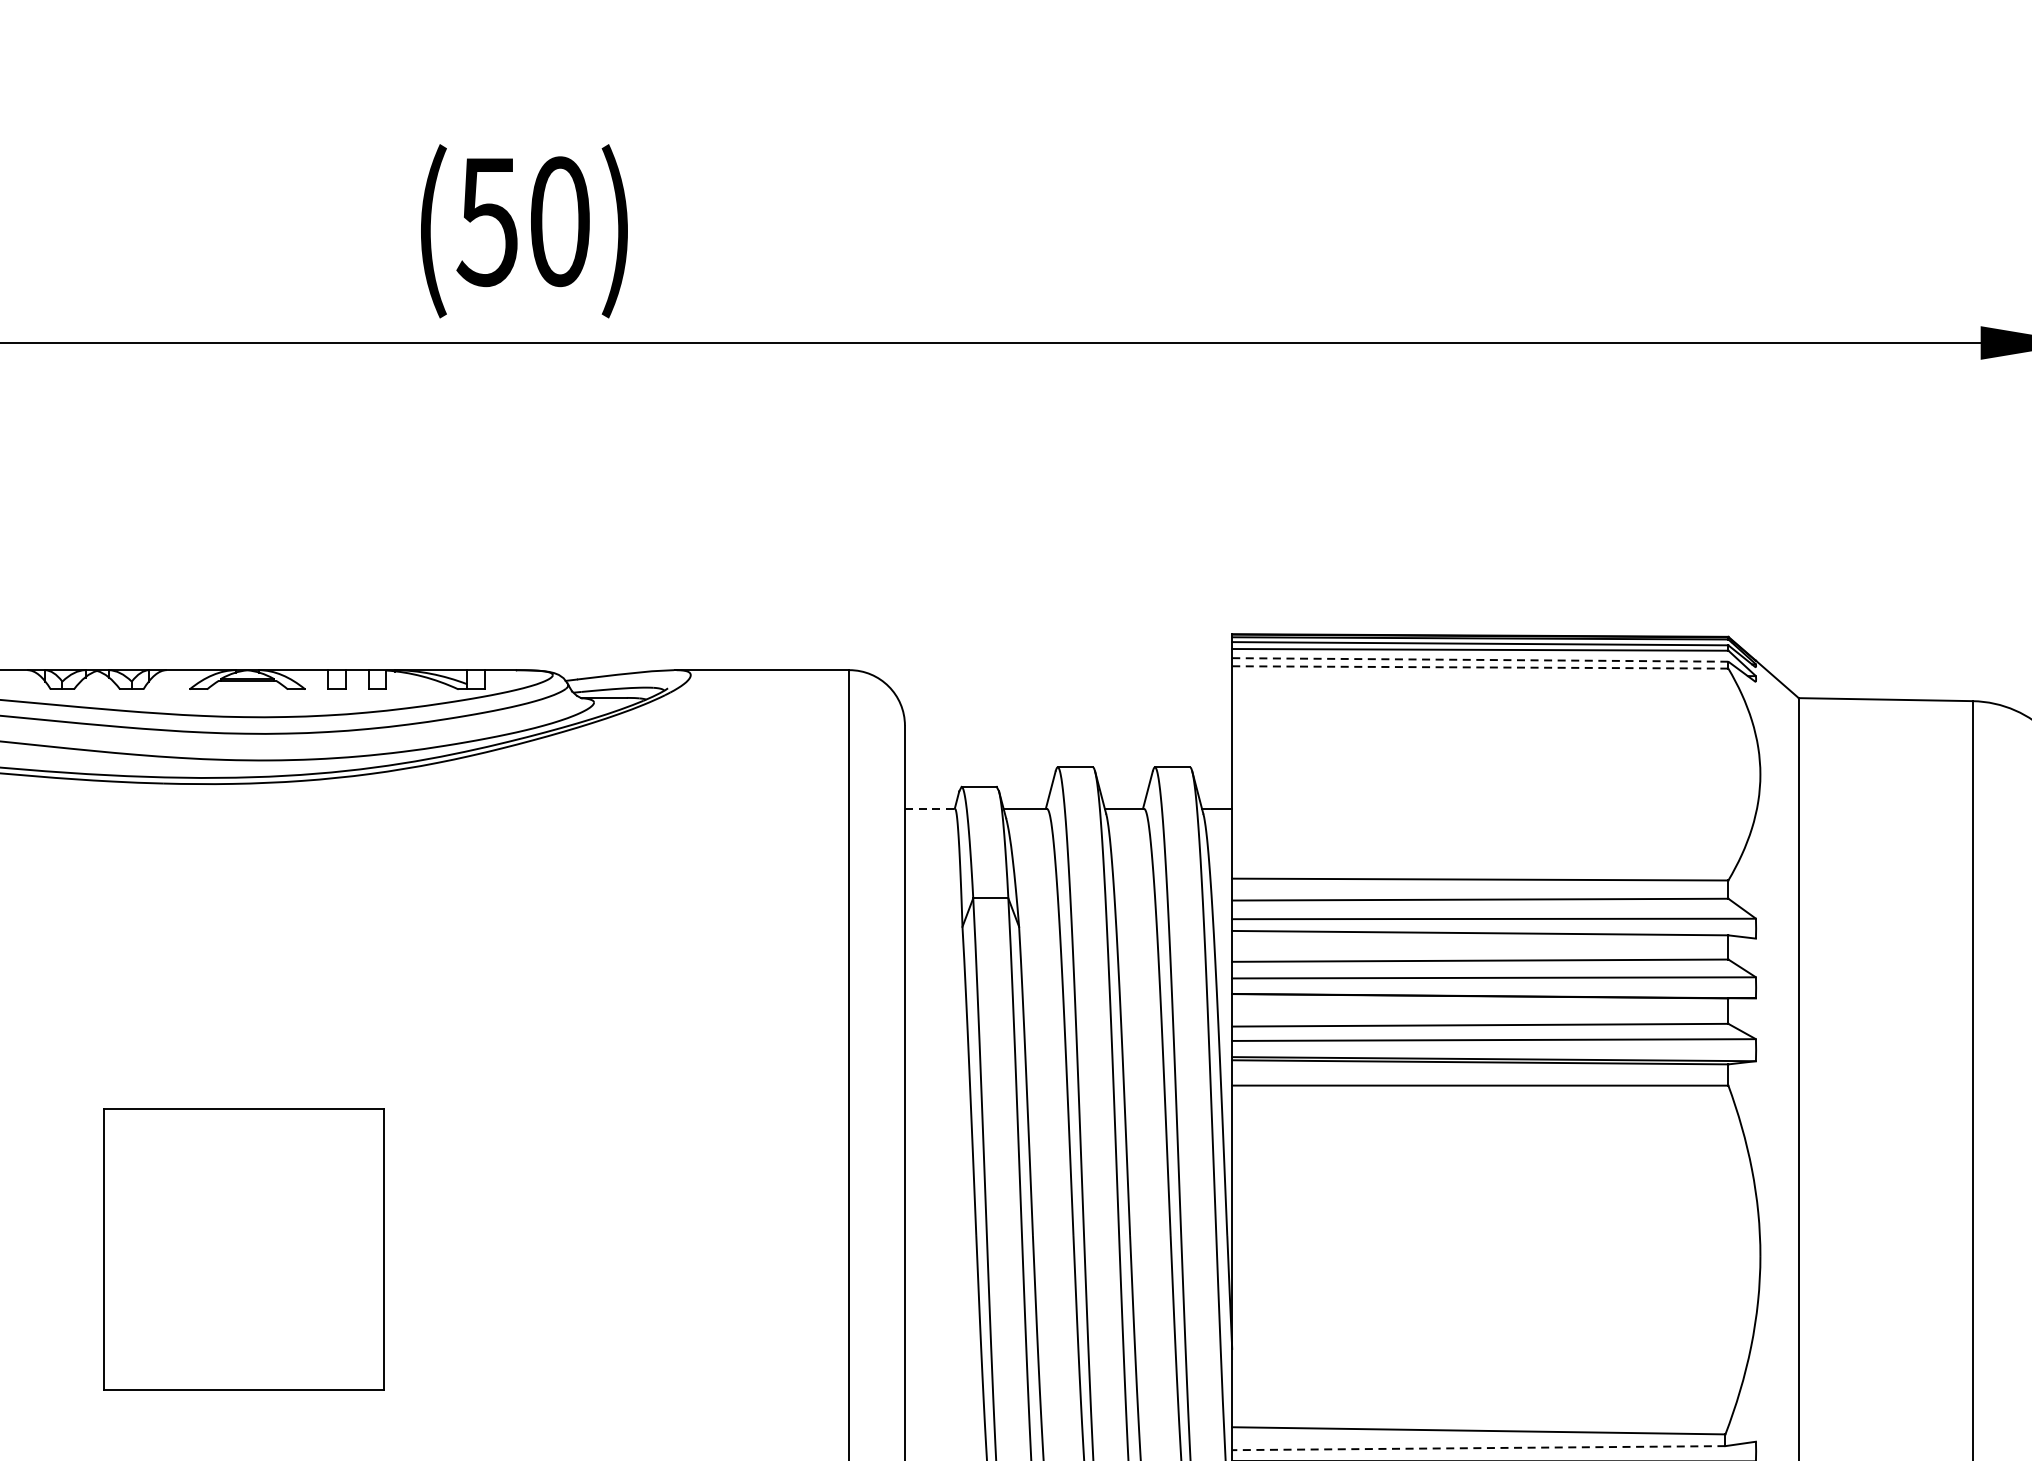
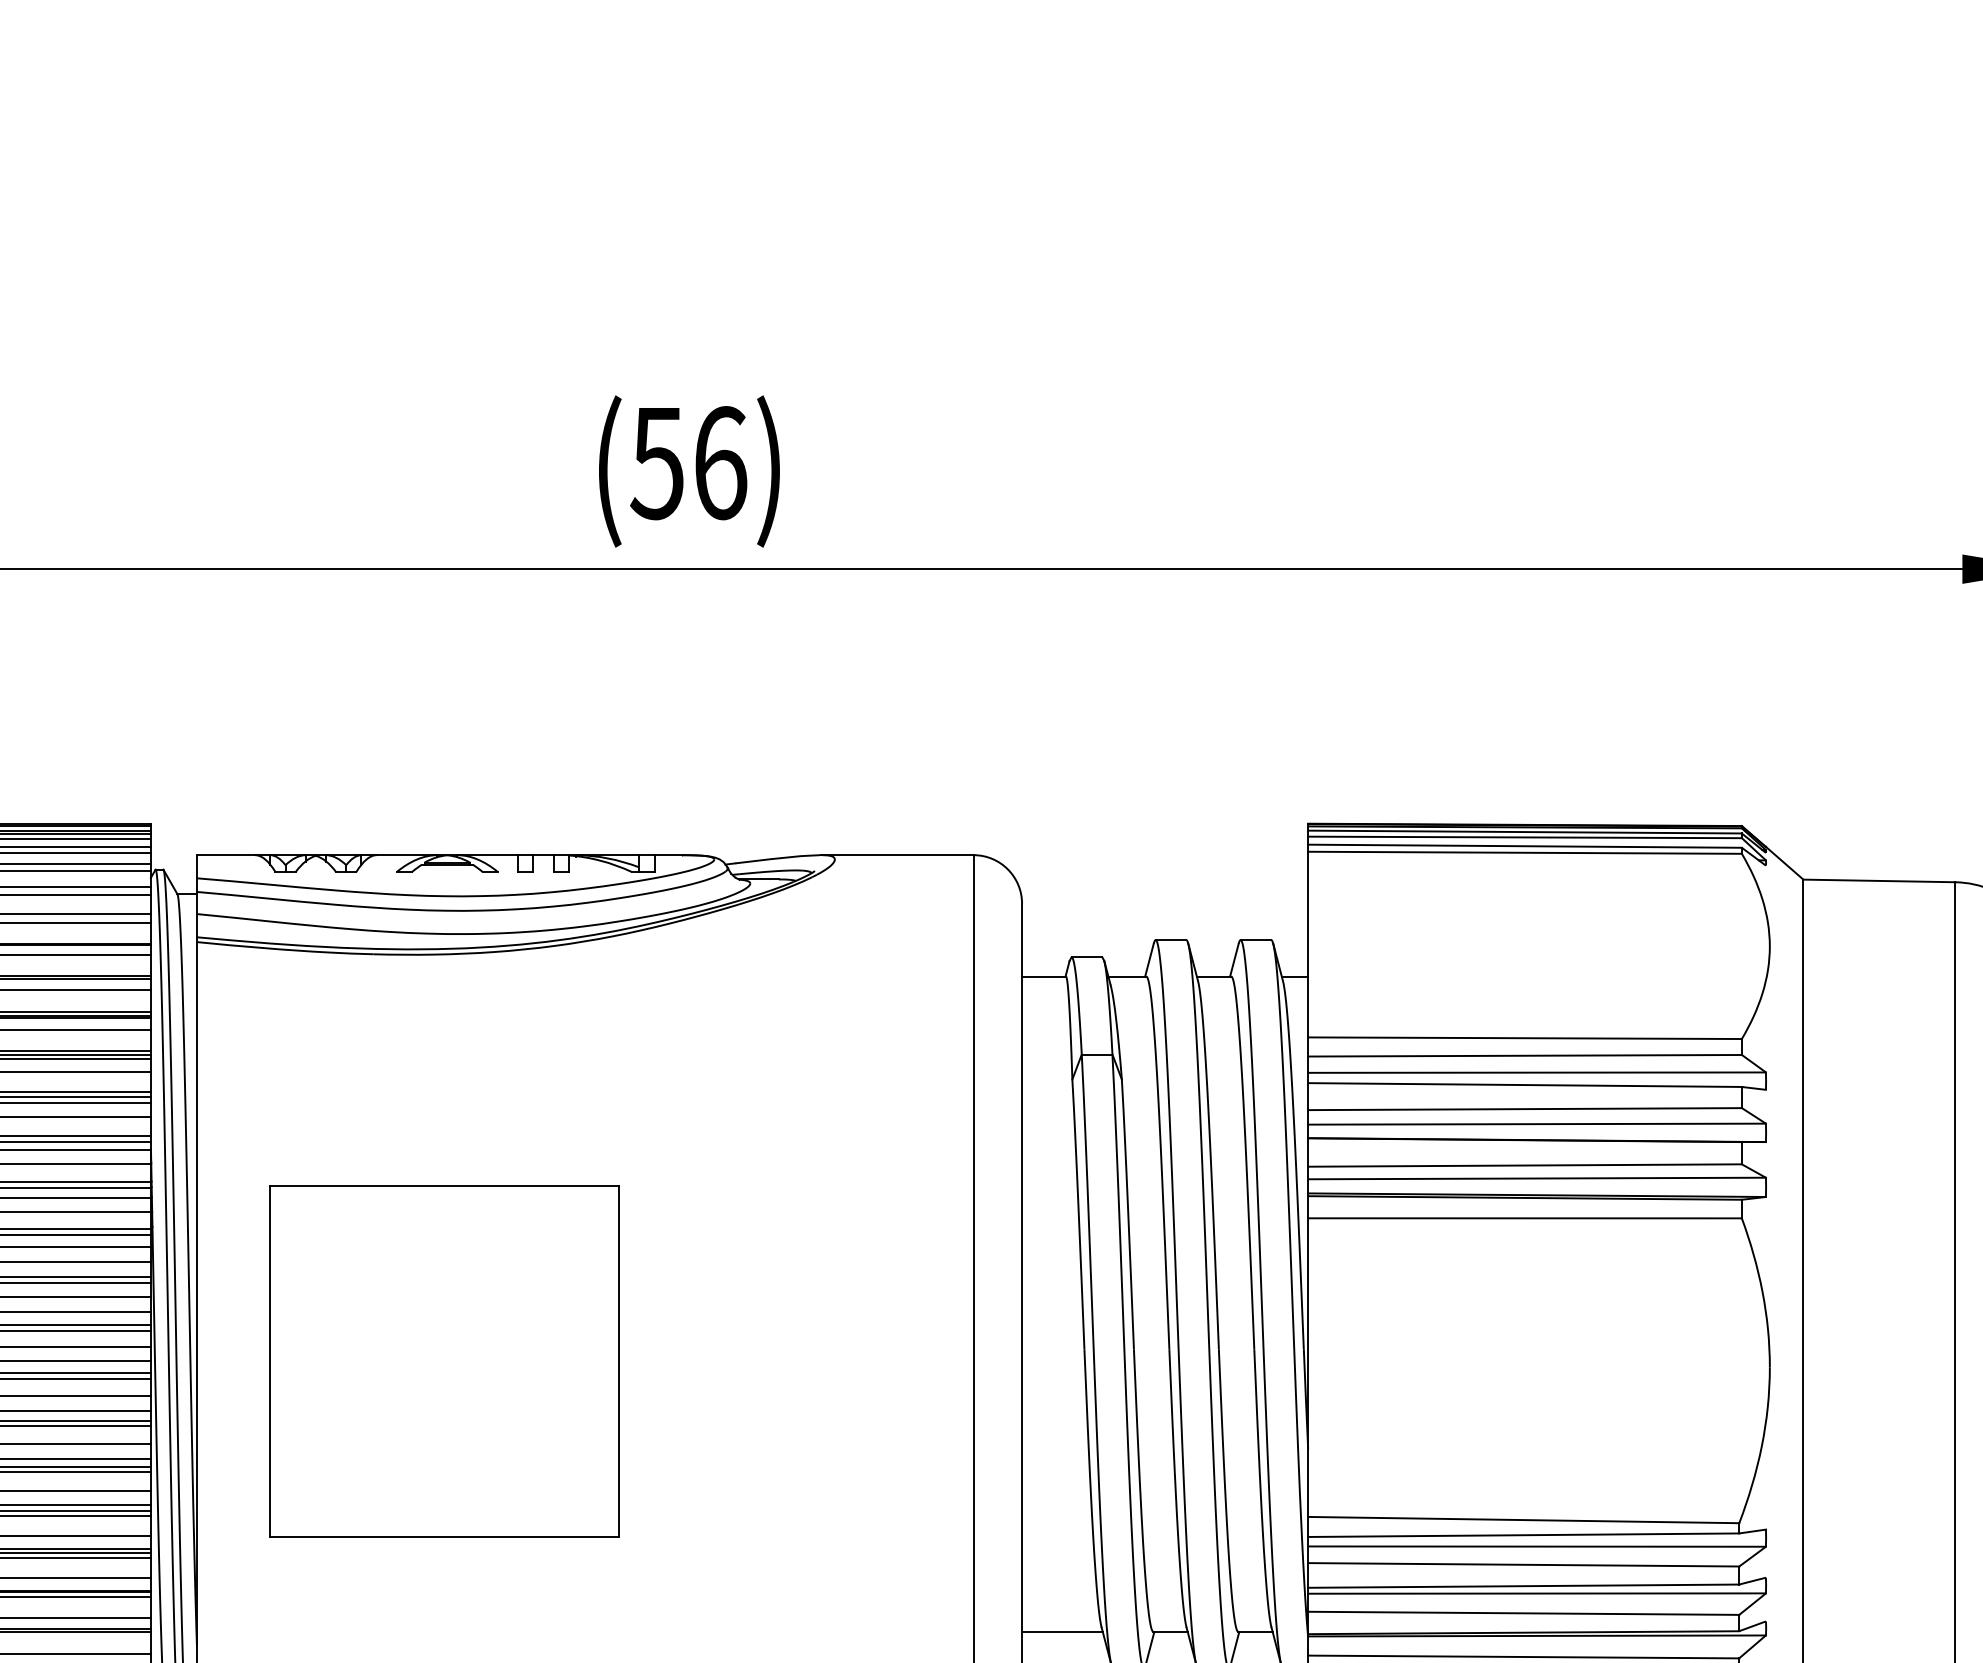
text: (561, 222) -> (721, 463), (50) -> (56)
line: (1480, 660) -> (1525, 846), dashed -> solid
line: (1480, 667) -> (1525, 852), dashed -> solid
line: (930, 808) -> (1044, 976), dashed -> solid
part: (244, 1249) -> (444, 1361), size x1.43
line: (1478, 1448) -> (1523, 1535), dashed -> solid

